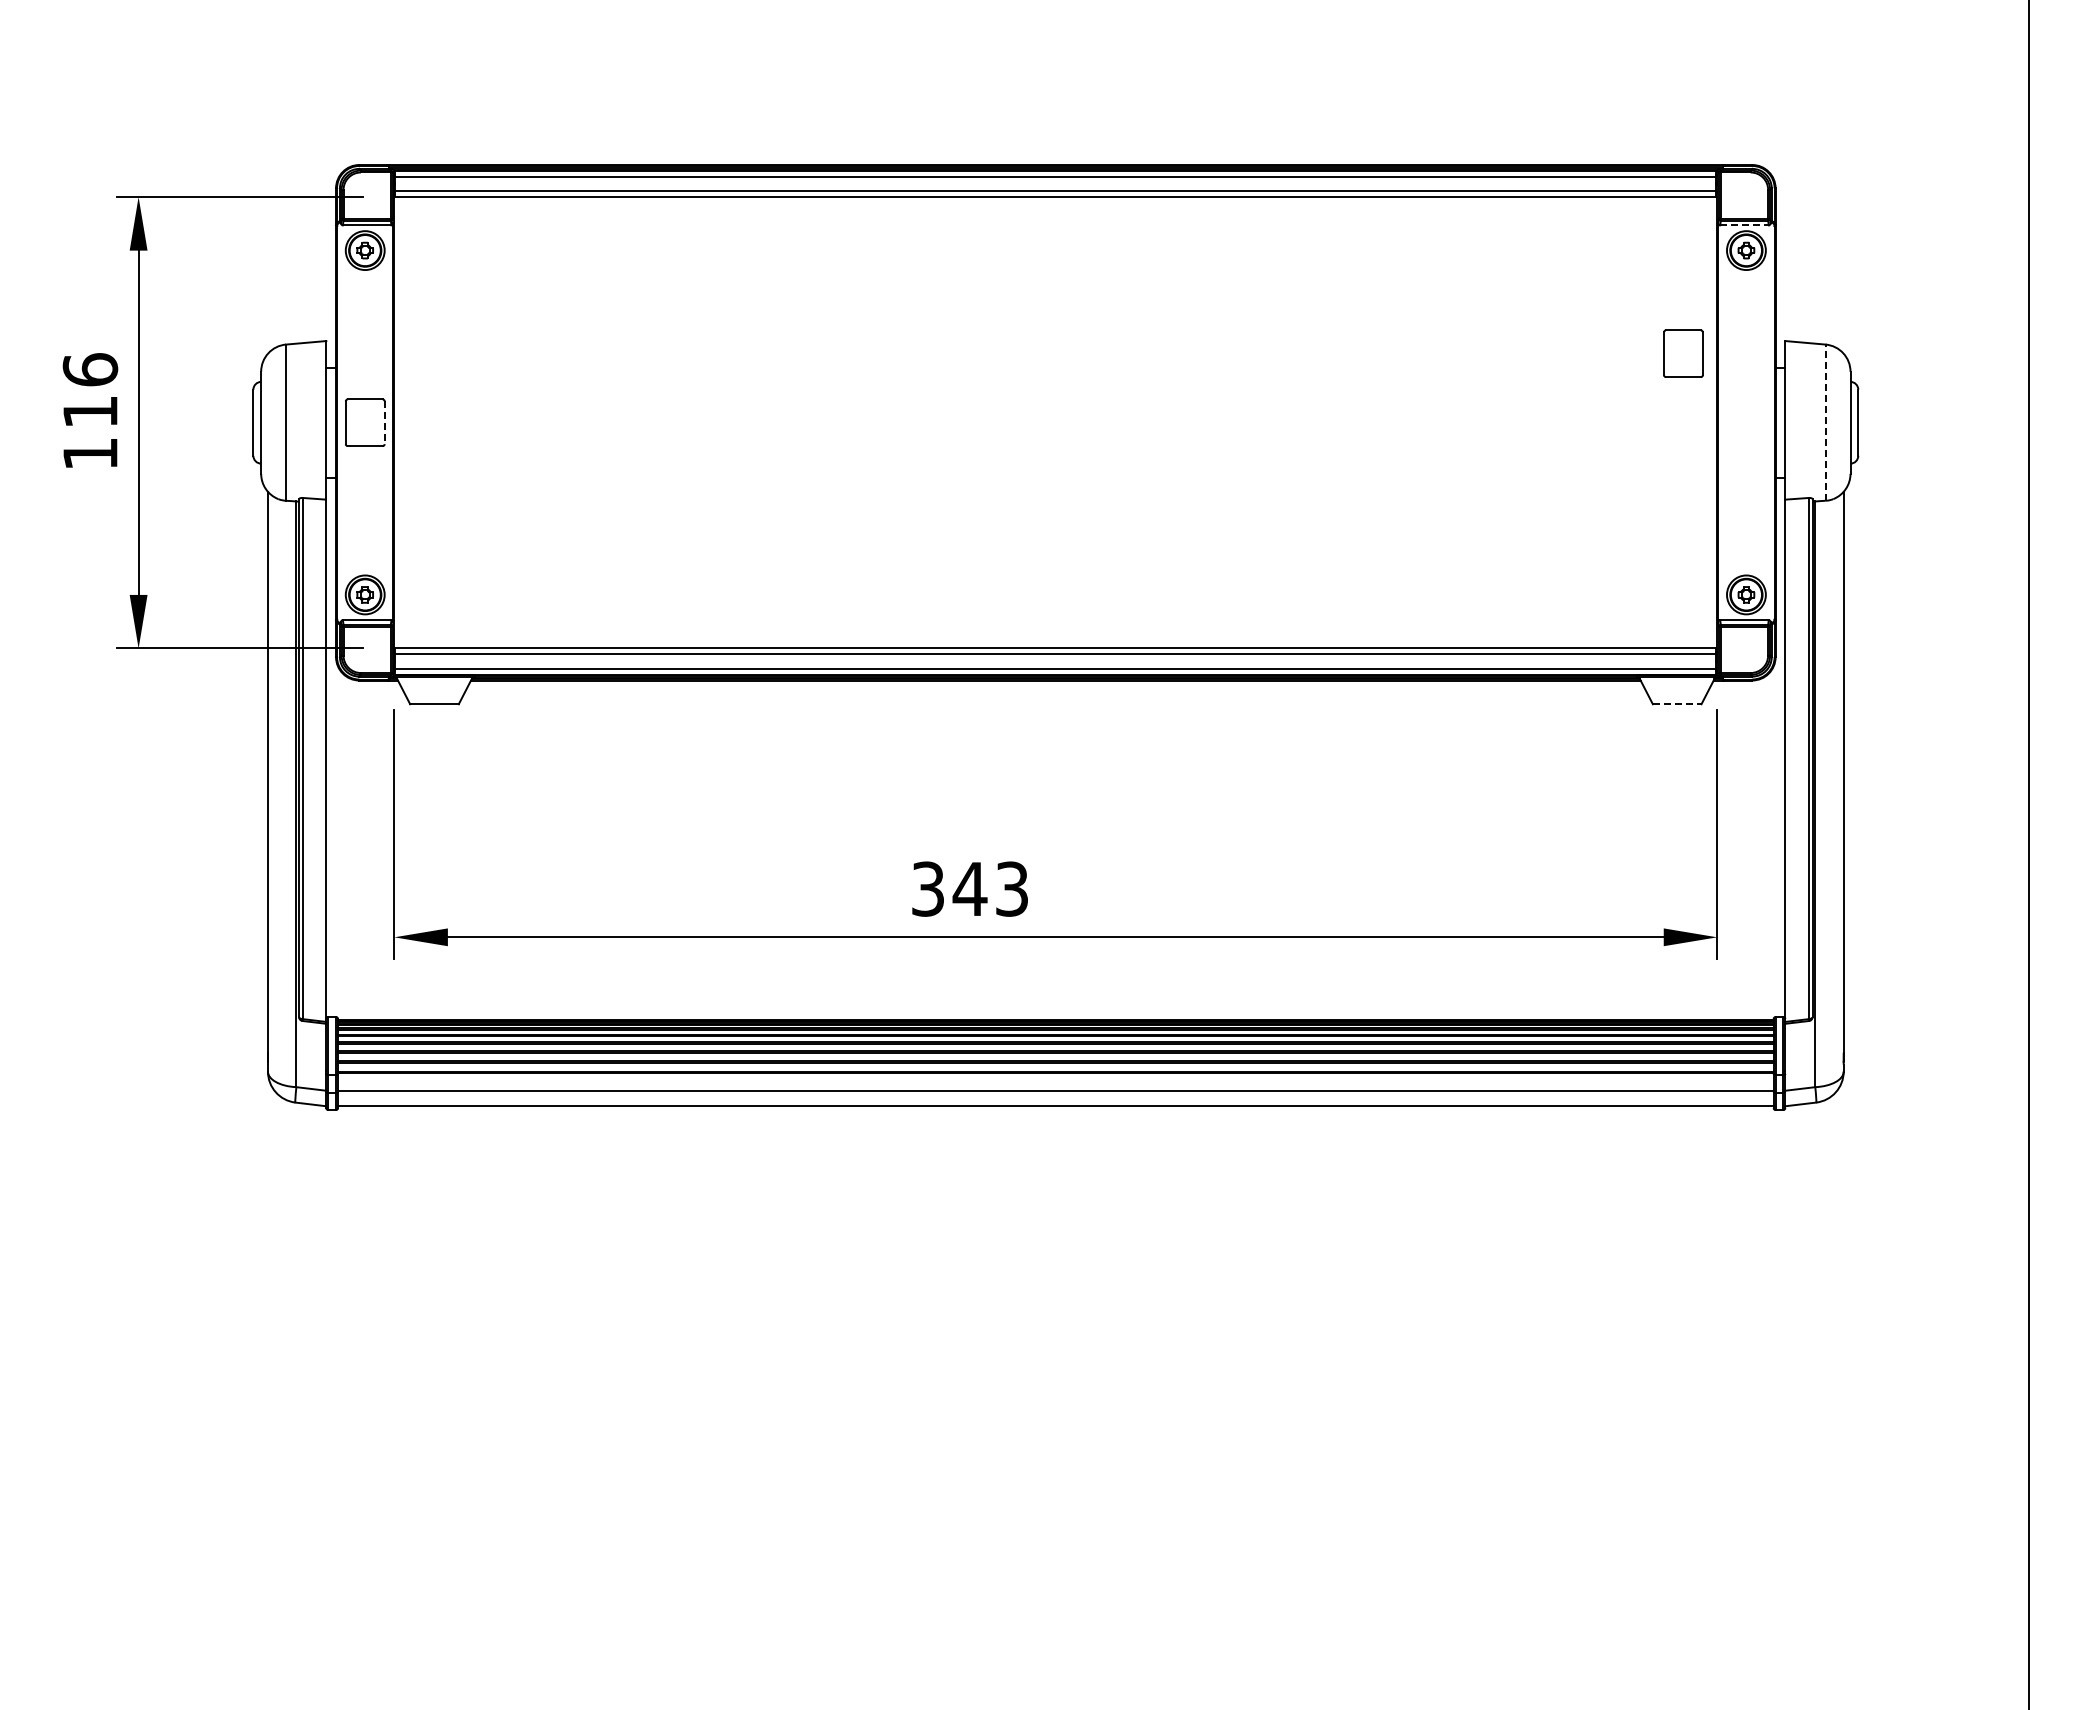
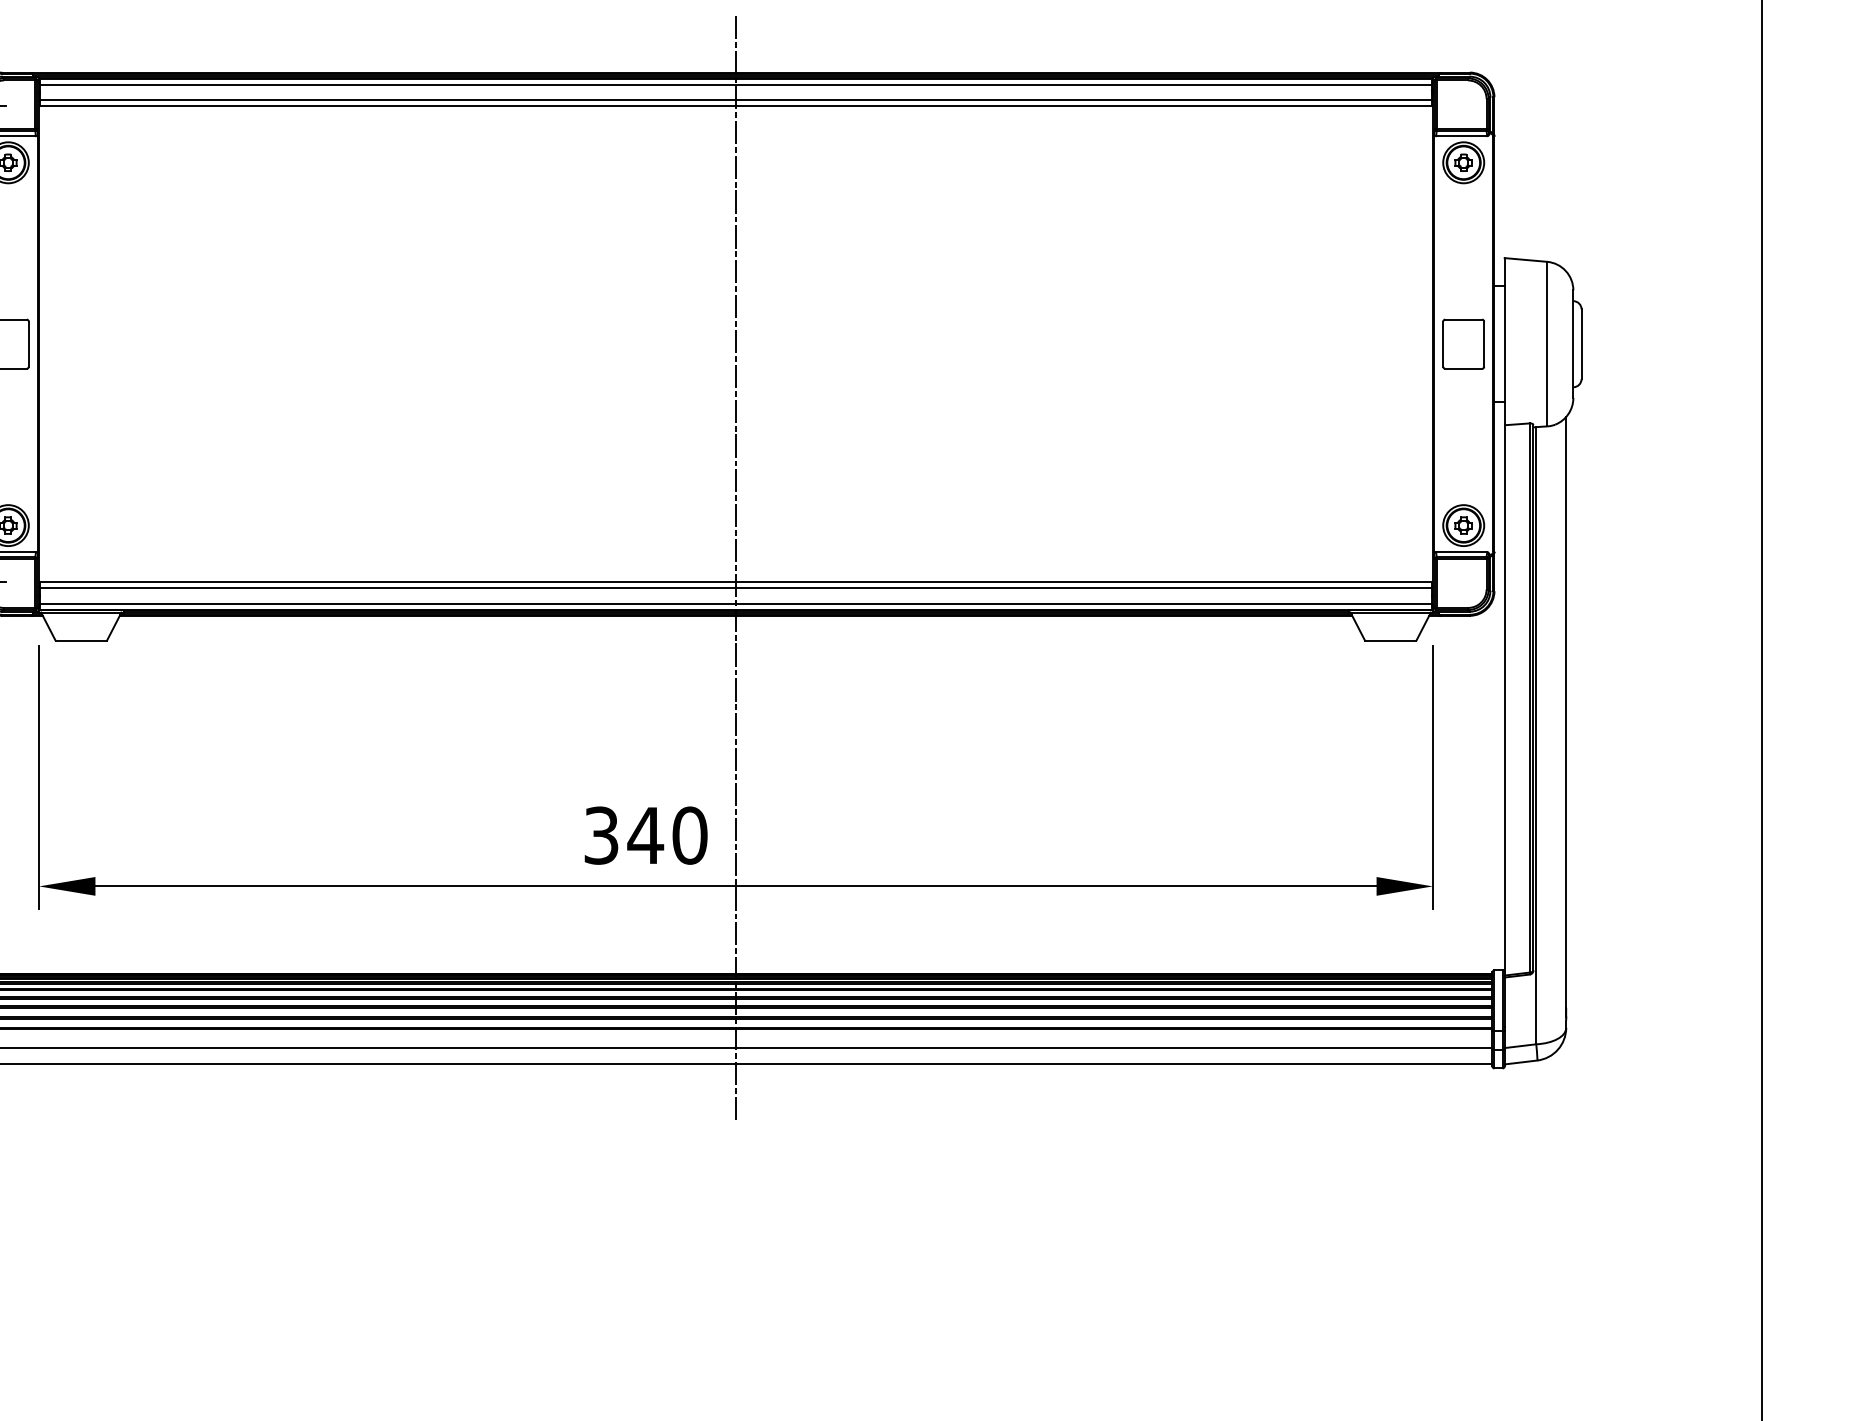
line: (1744, 225) -> (1461, 136), dashed -> solid
part: (1683, 353) -> (1463, 343), moved
line: (1825, 422) -> (1547, 343), dashed -> solid
line: (384, 423) -> (28, 344), dashed -> solid
line: (1055, 635) -> (735, 568), added
line: (1677, 704) -> (1391, 641), dashed -> solid
text: (1011, 888) -> (689, 834), 343 -> 340

